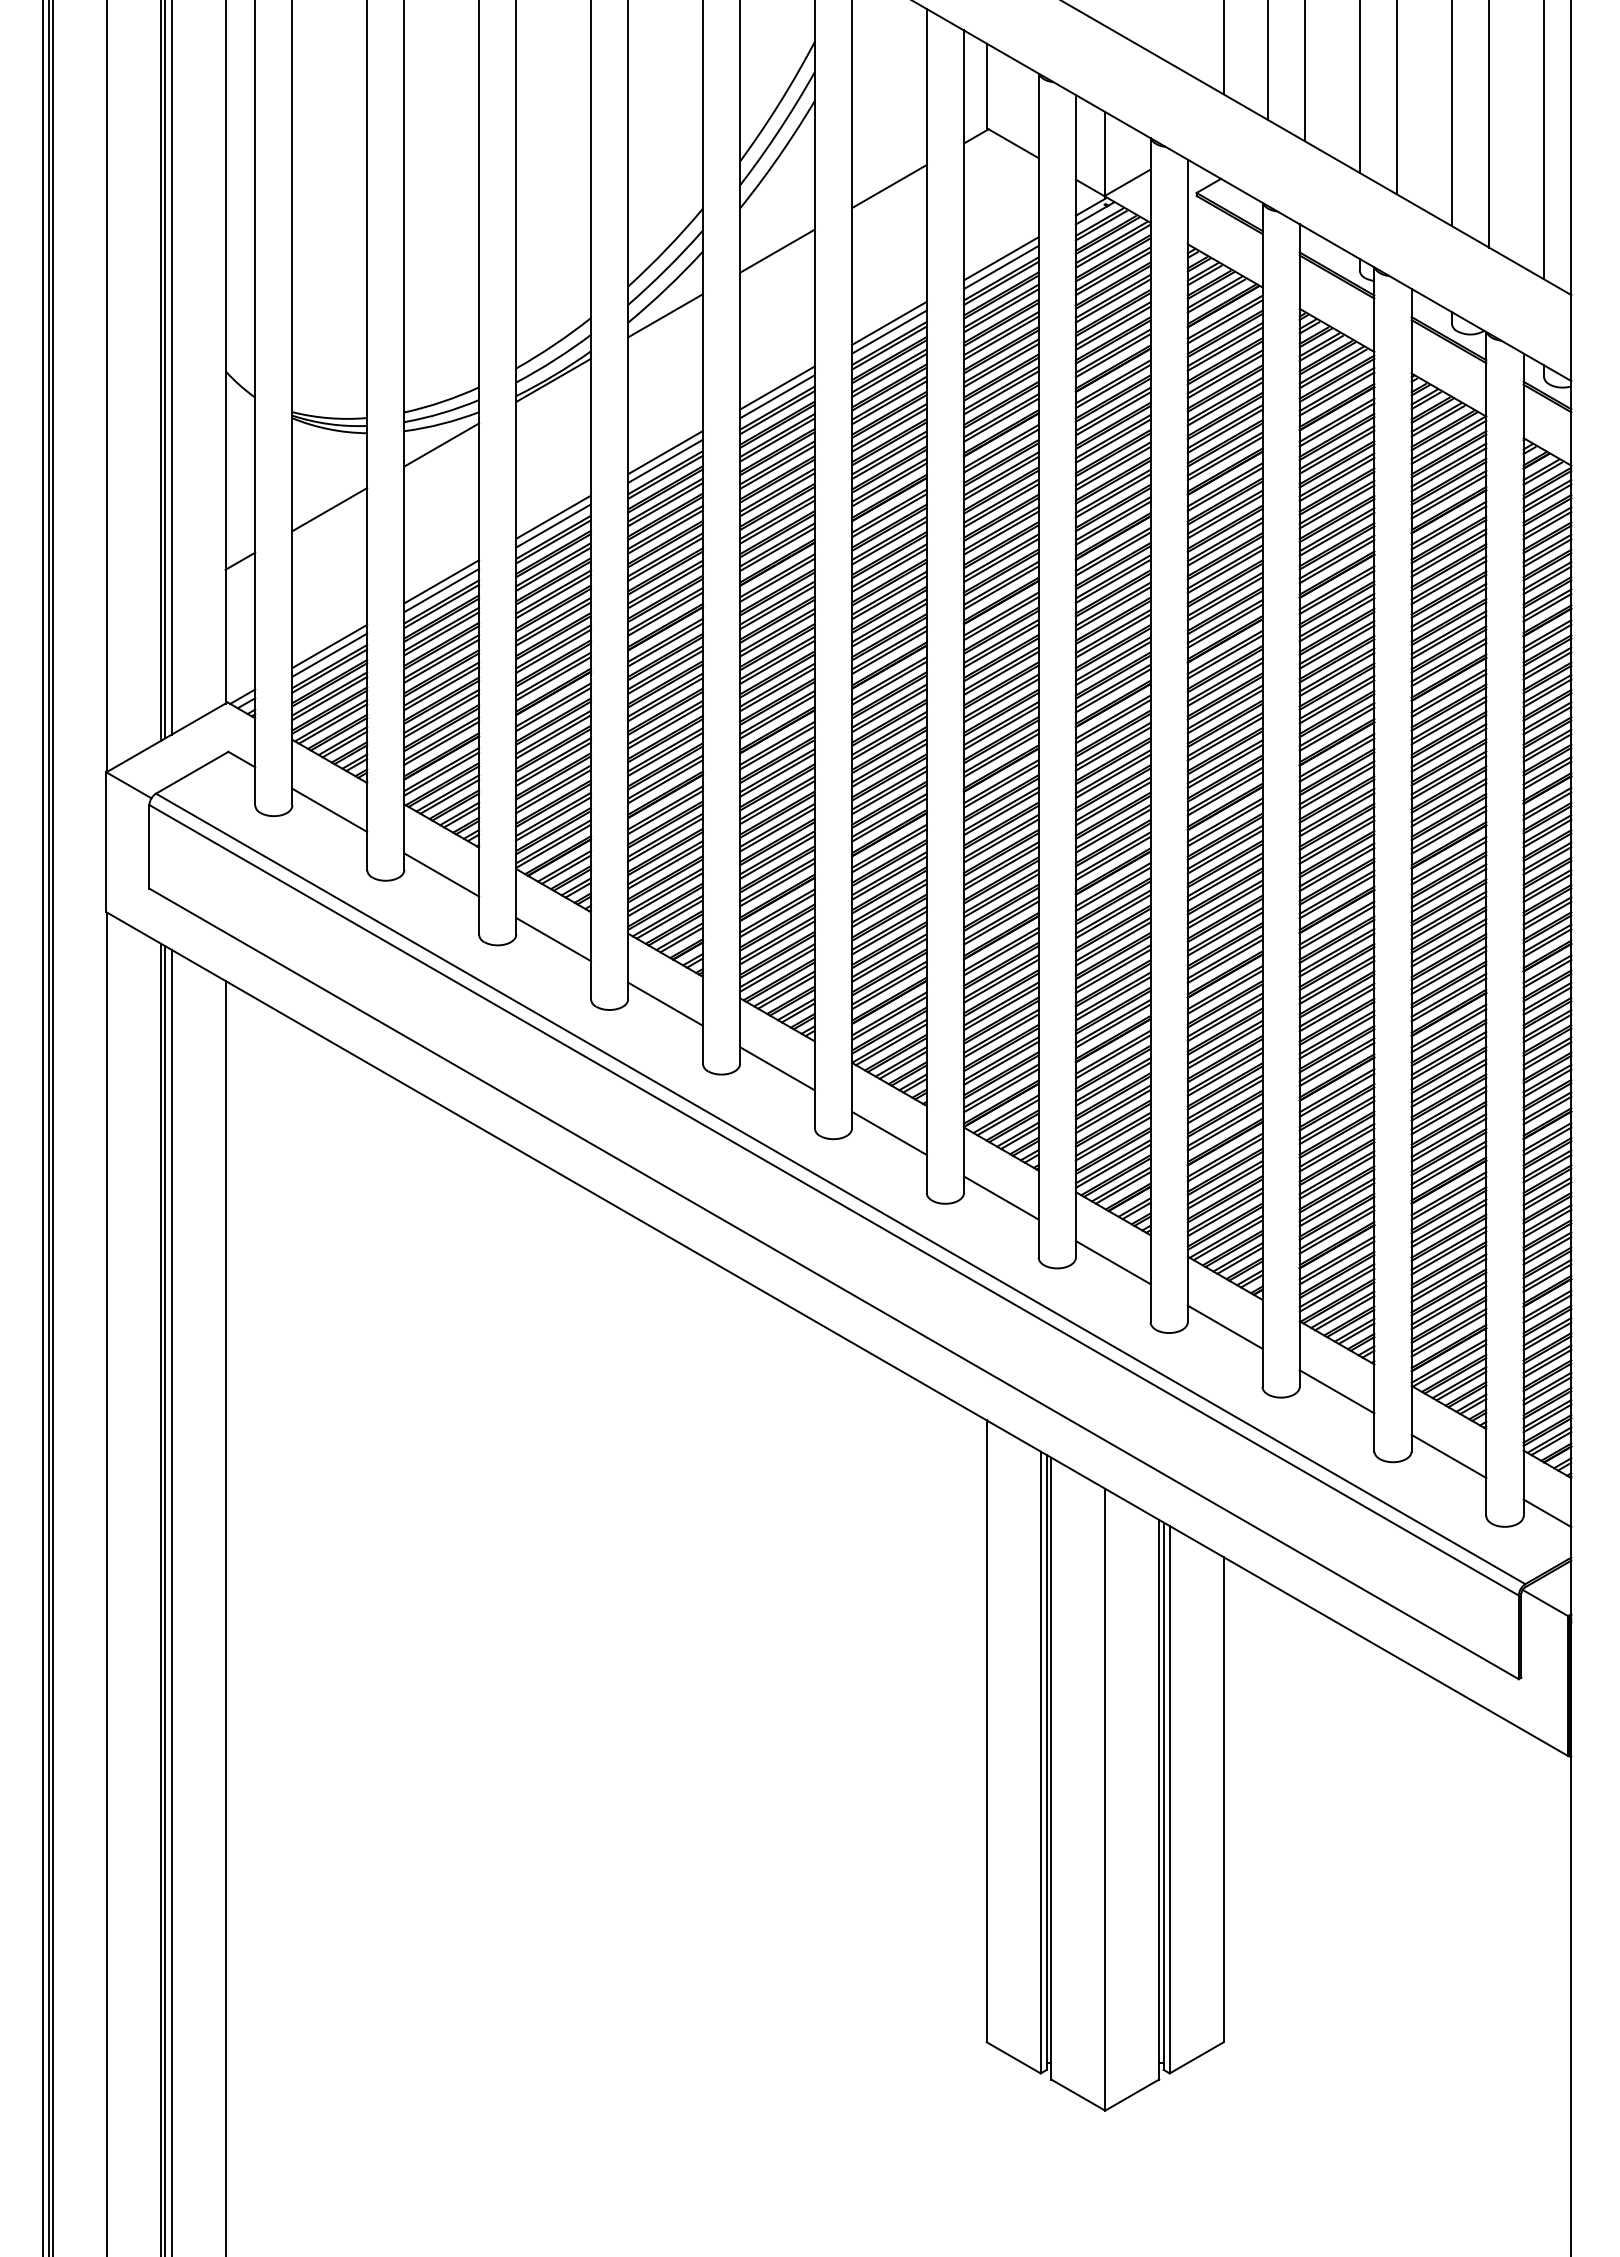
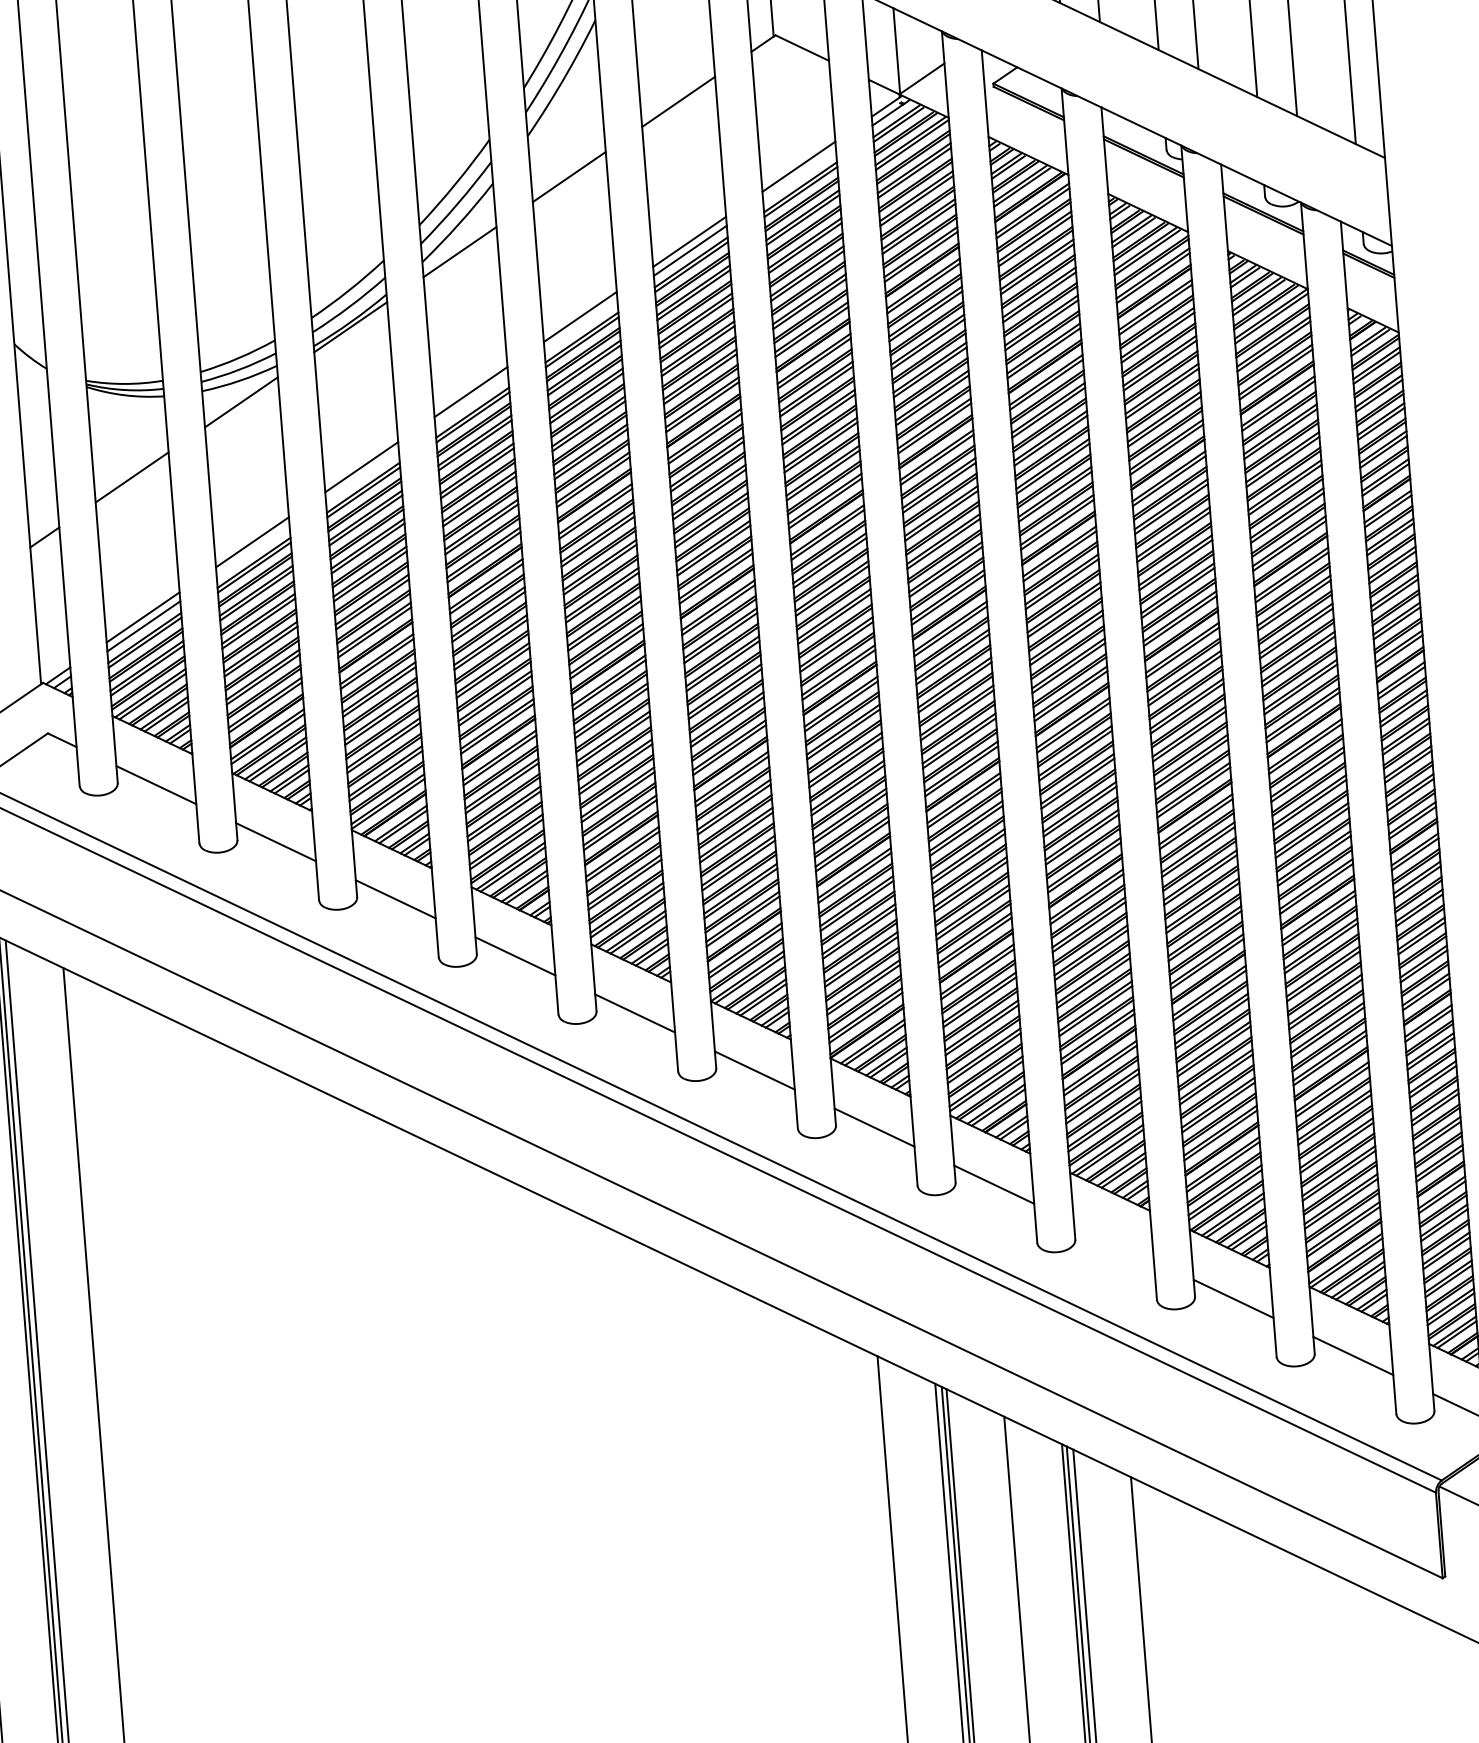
line: (1001, 267) -> (799, 175), removed
line: (777, 396) -> (581, 325), removed
line: (665, 460) -> (471, 400), removed
line: (553, 525) -> (362, 475), removed
line: (441, 590) -> (252, 551), removed
line: (1224, 1326) -> (1113, 1241), removed

